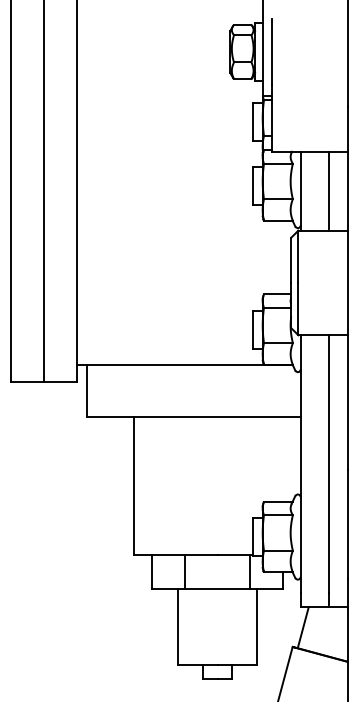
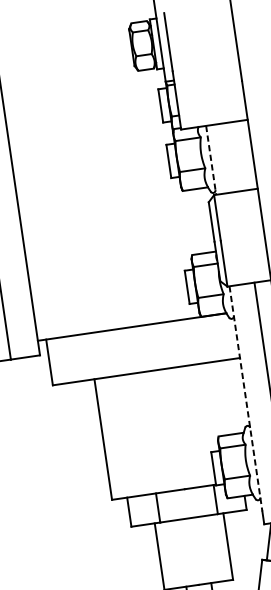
line: (329, 190) -> (236, 156), removed
line: (300, 191) -> (210, 160), solid -> dashed
line: (300, 464) -> (245, 399), solid -> dashed

